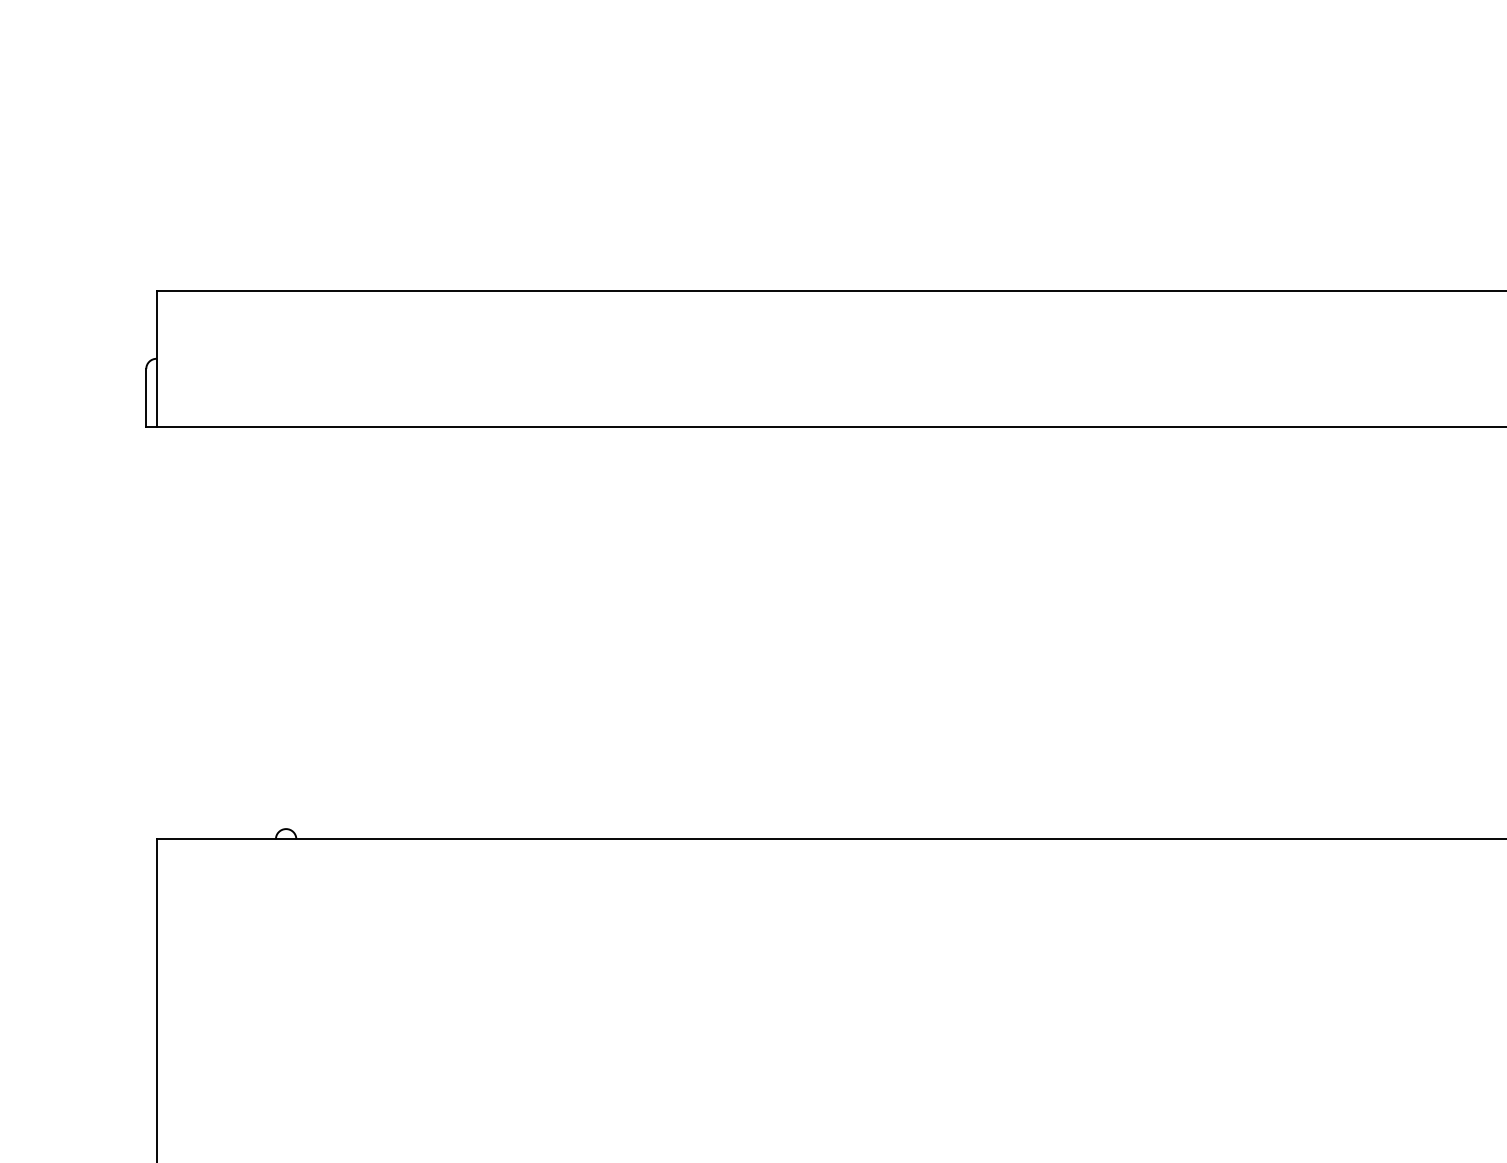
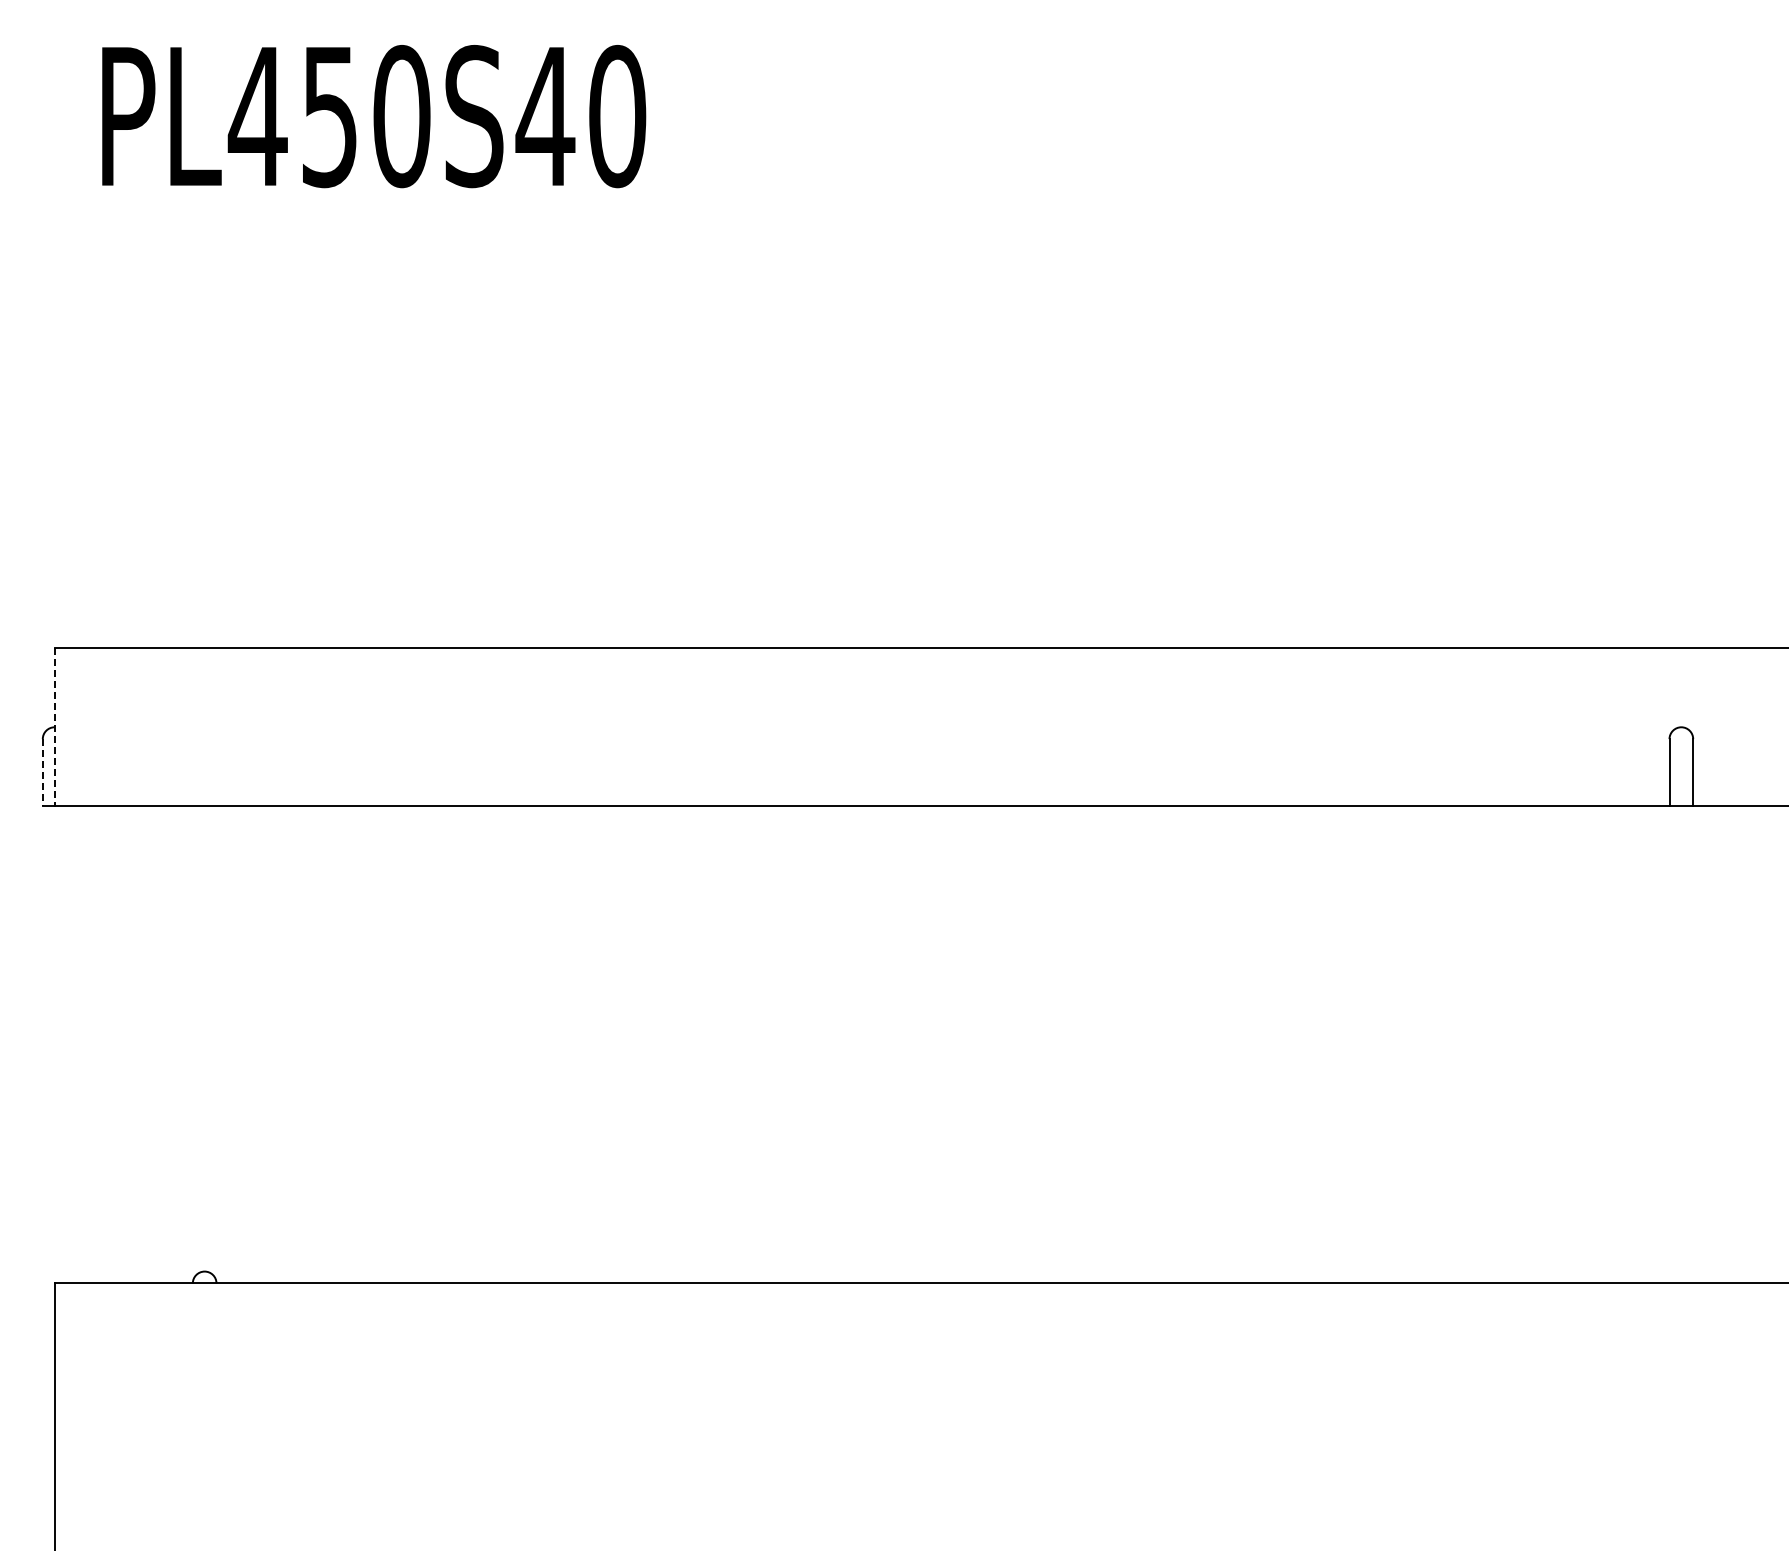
line: (156, 358) -> (54, 727), solid -> dashed
line: (146, 397) -> (42, 772), solid -> dashed

